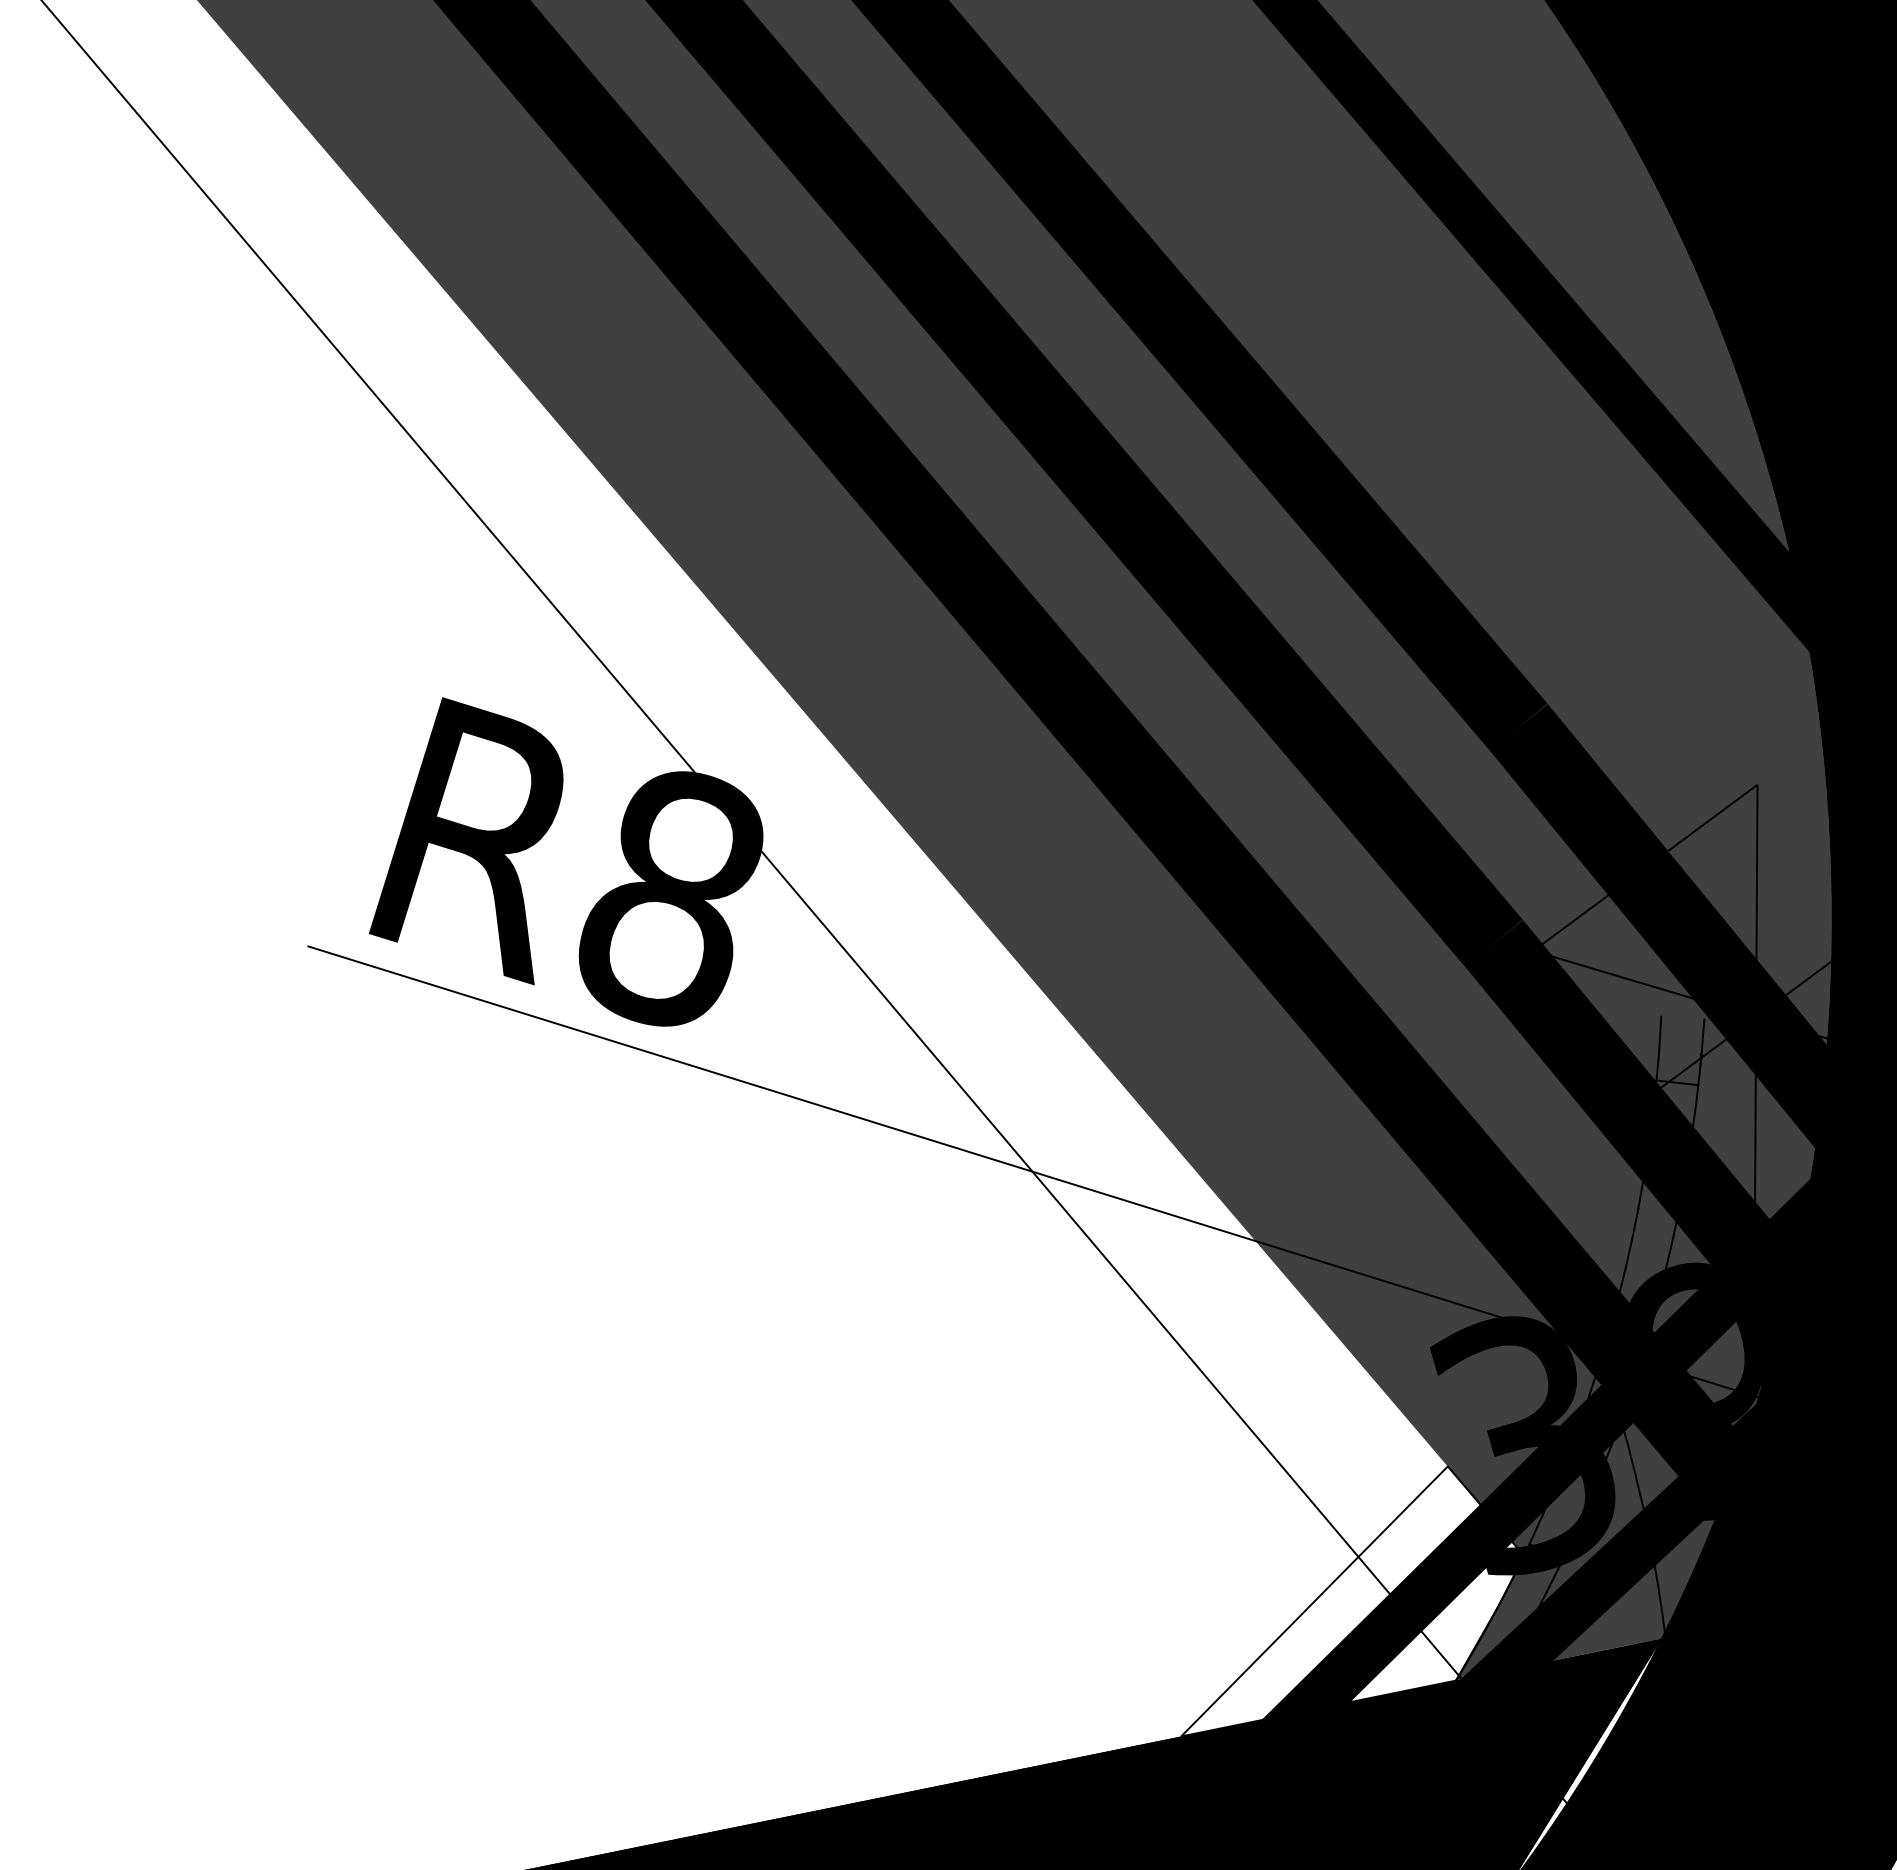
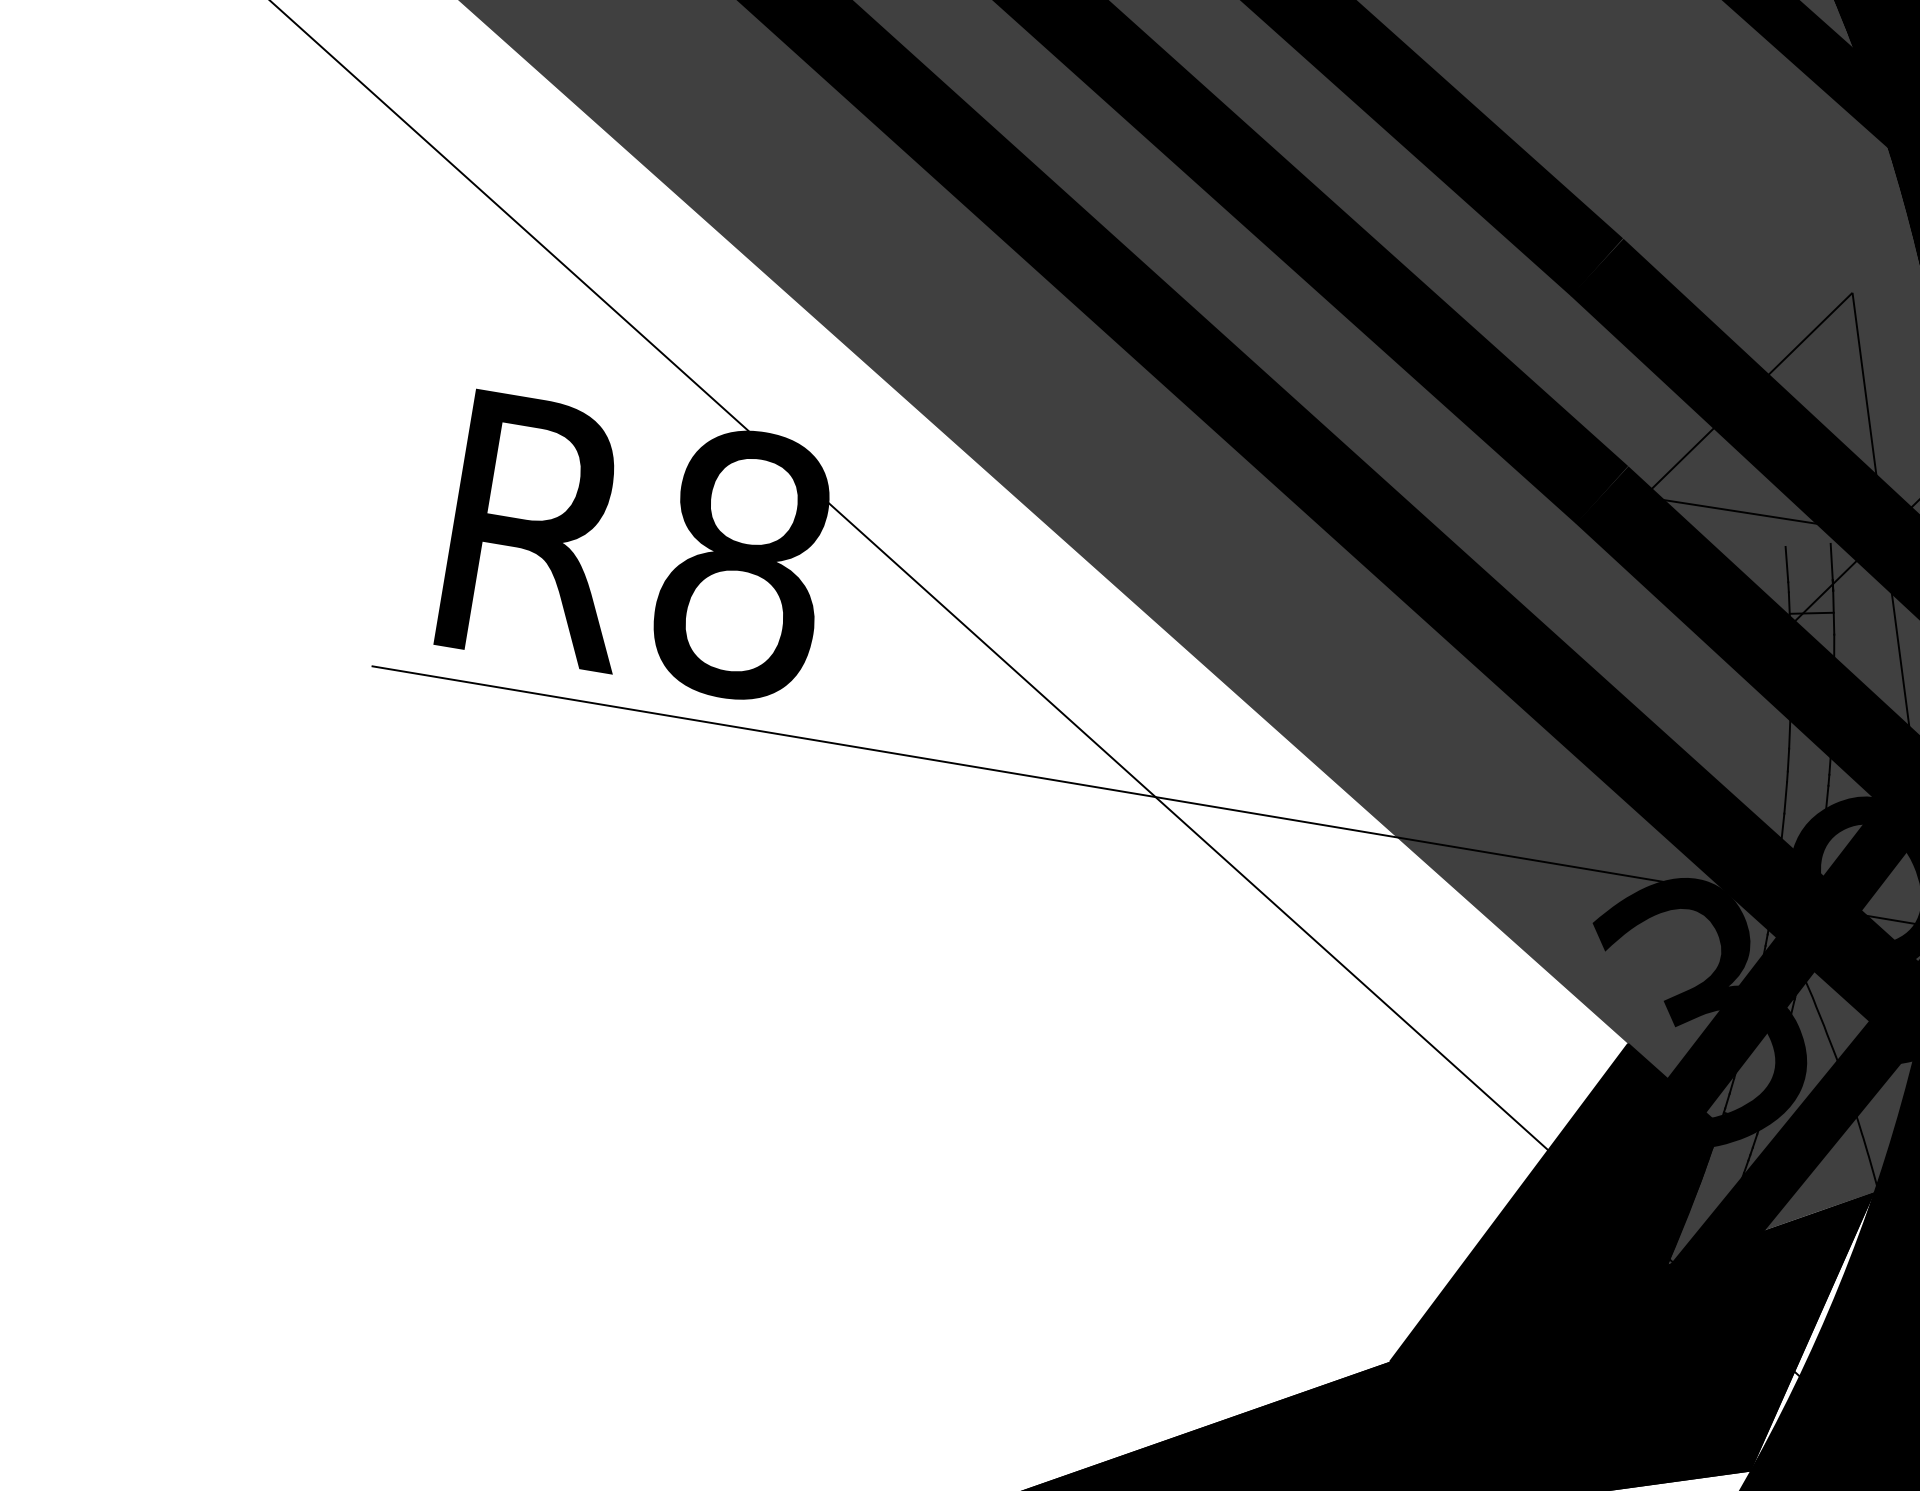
fill: (1352, 1601) -> (1548, 1197), added

